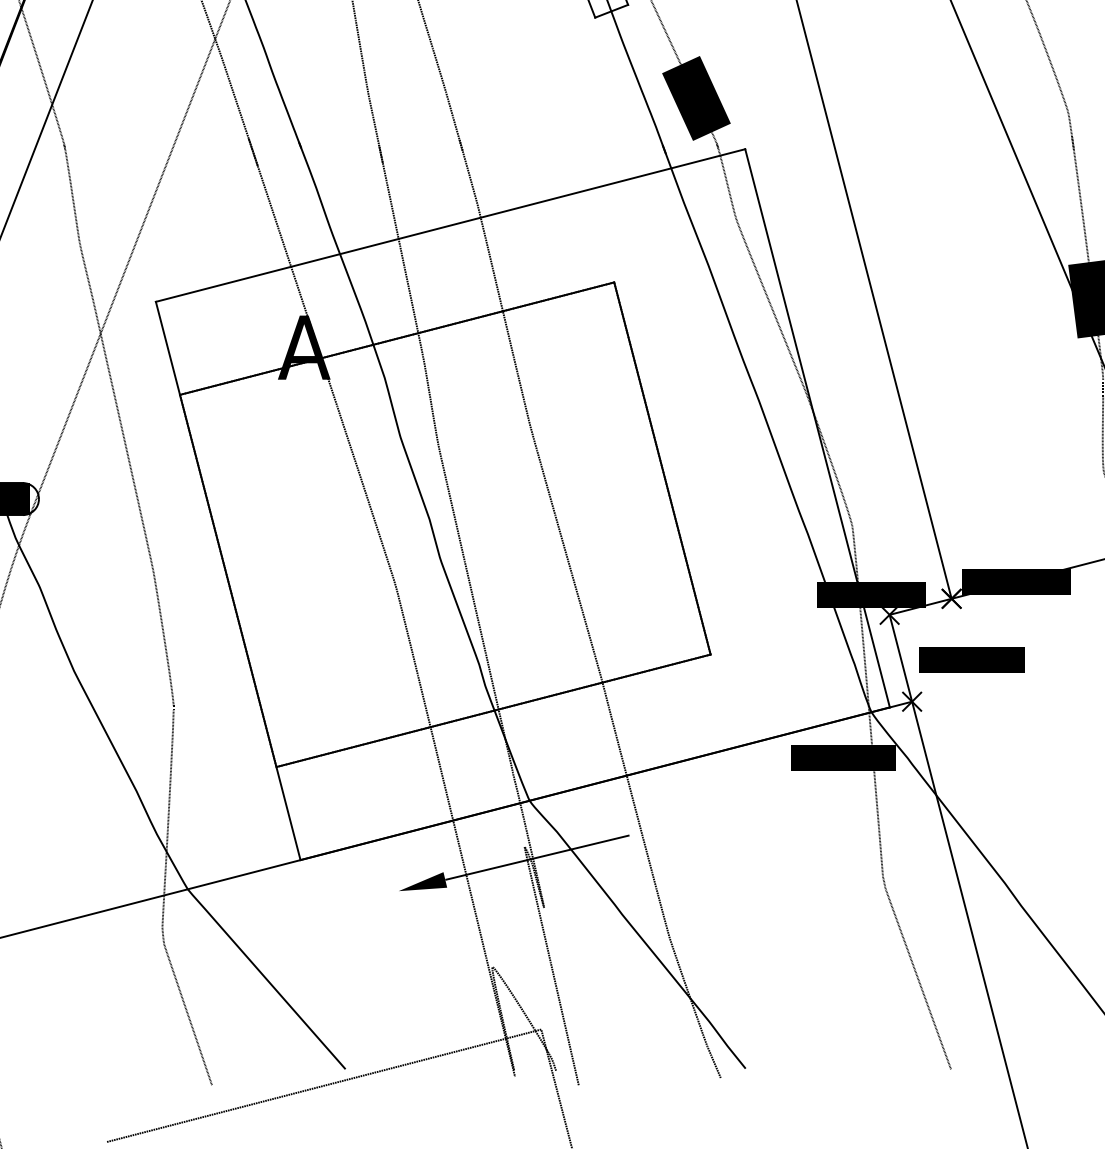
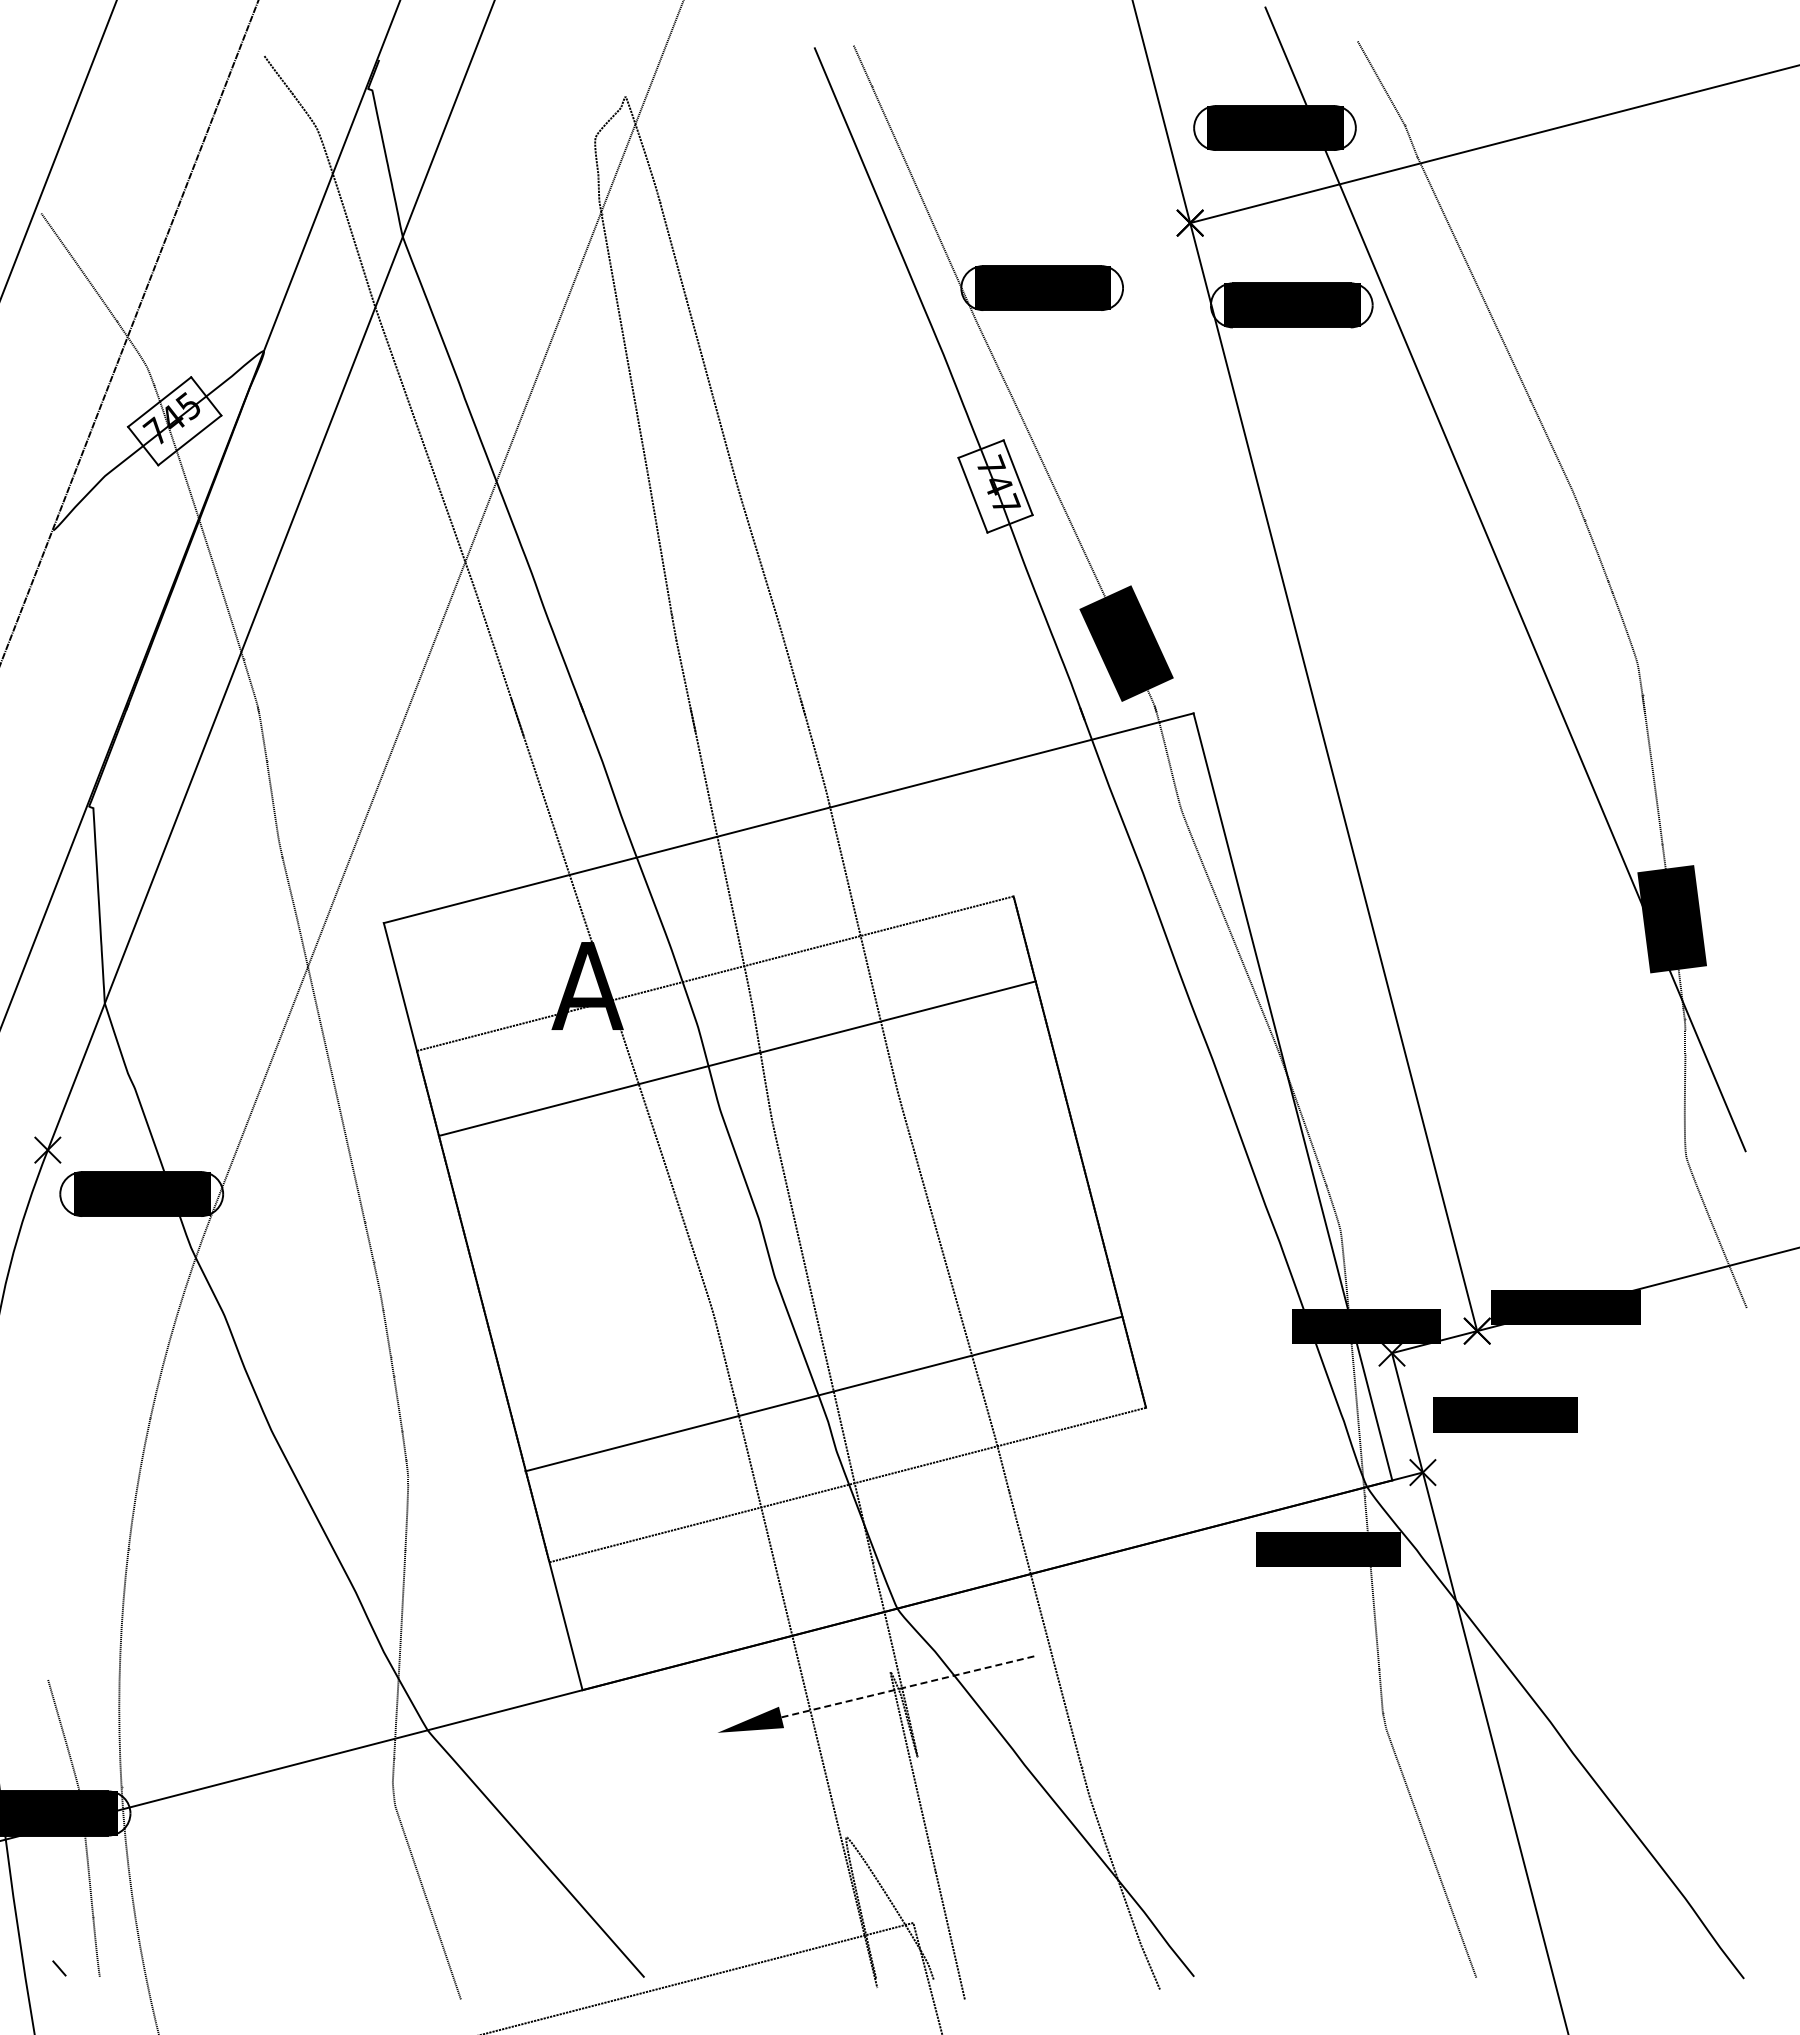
line: (396, 338) -> (736, 1058), moved
line: (493, 710) -> (823, 1393), moved
line: (537, 857) -> (908, 1686), solid -> dashed

